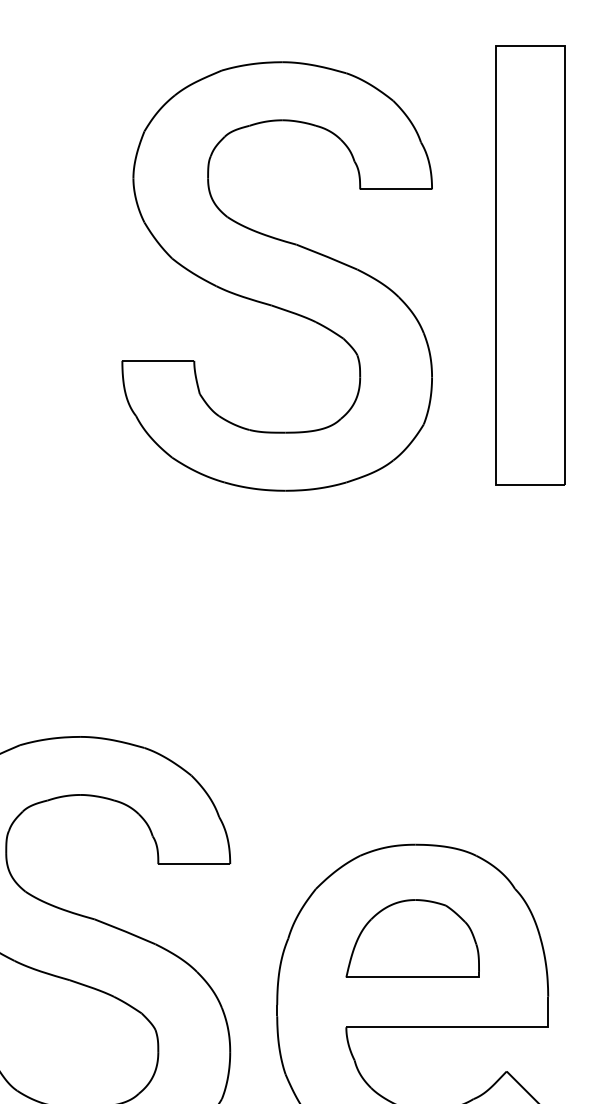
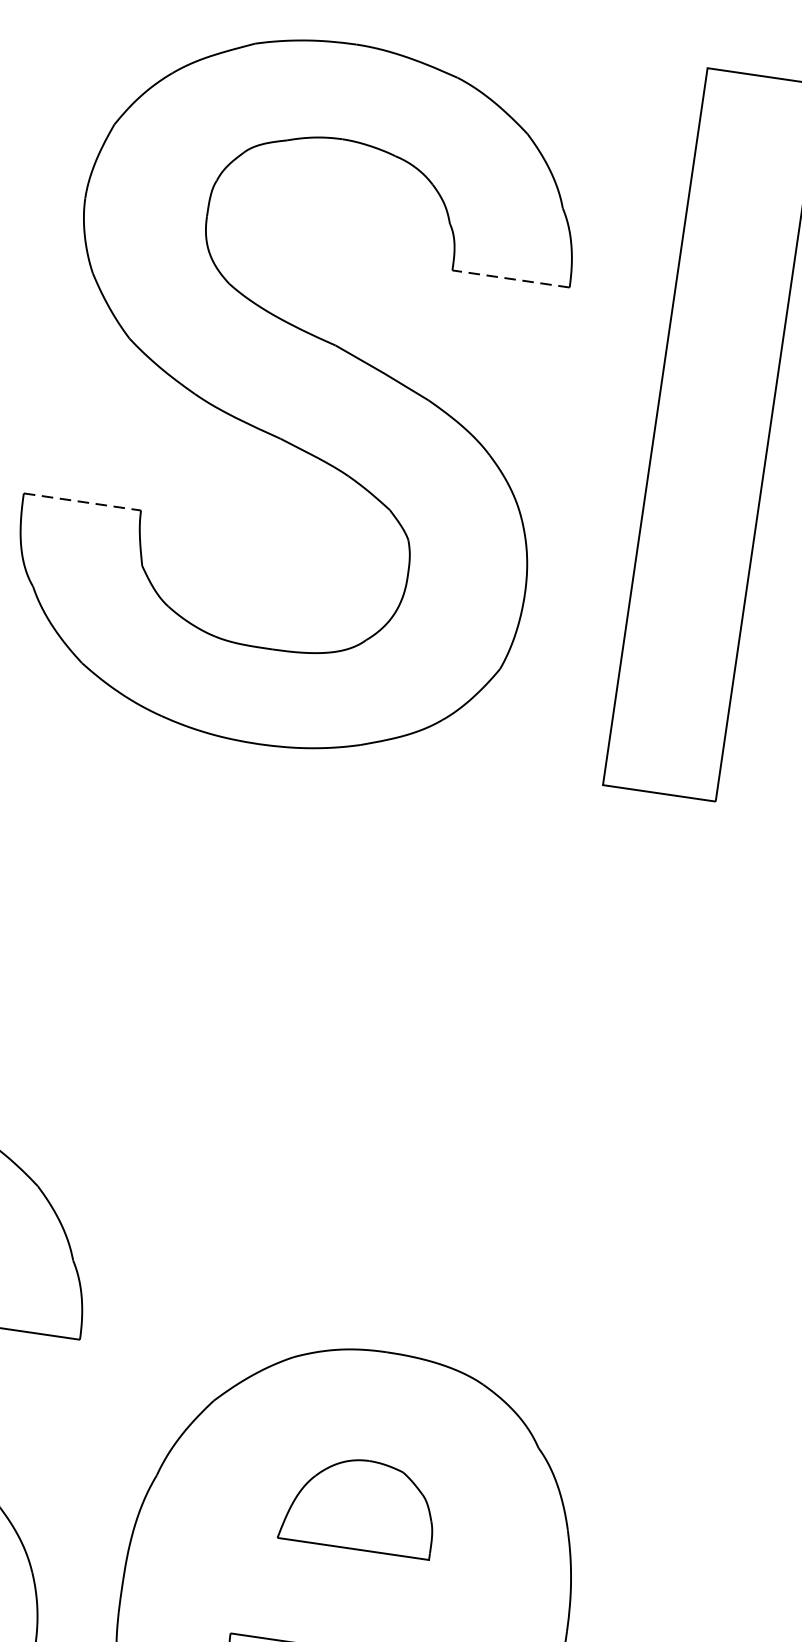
line: (396, 189) -> (511, 279), solid -> dashed
line: (158, 360) -> (82, 501), solid -> dashed
part: (412, 938) -> (359, 1504), size x0.7

